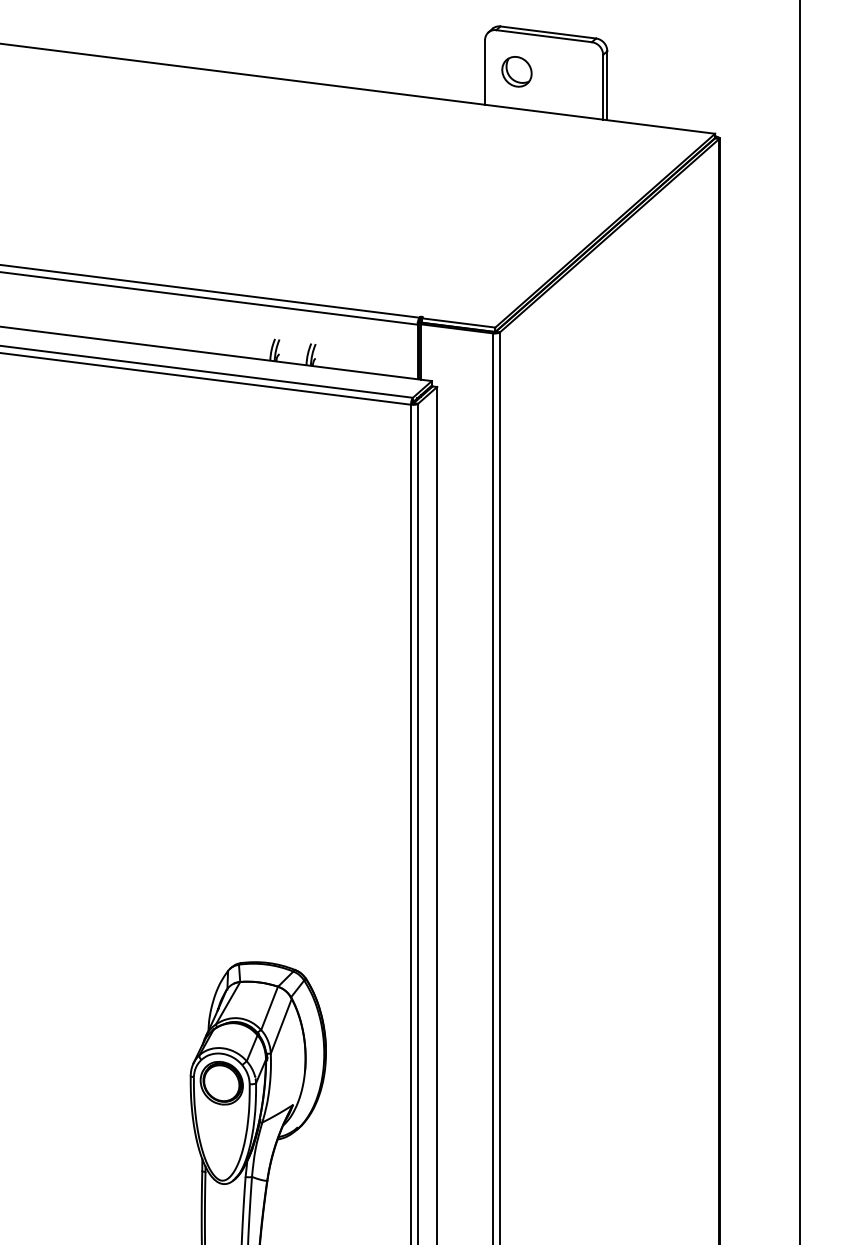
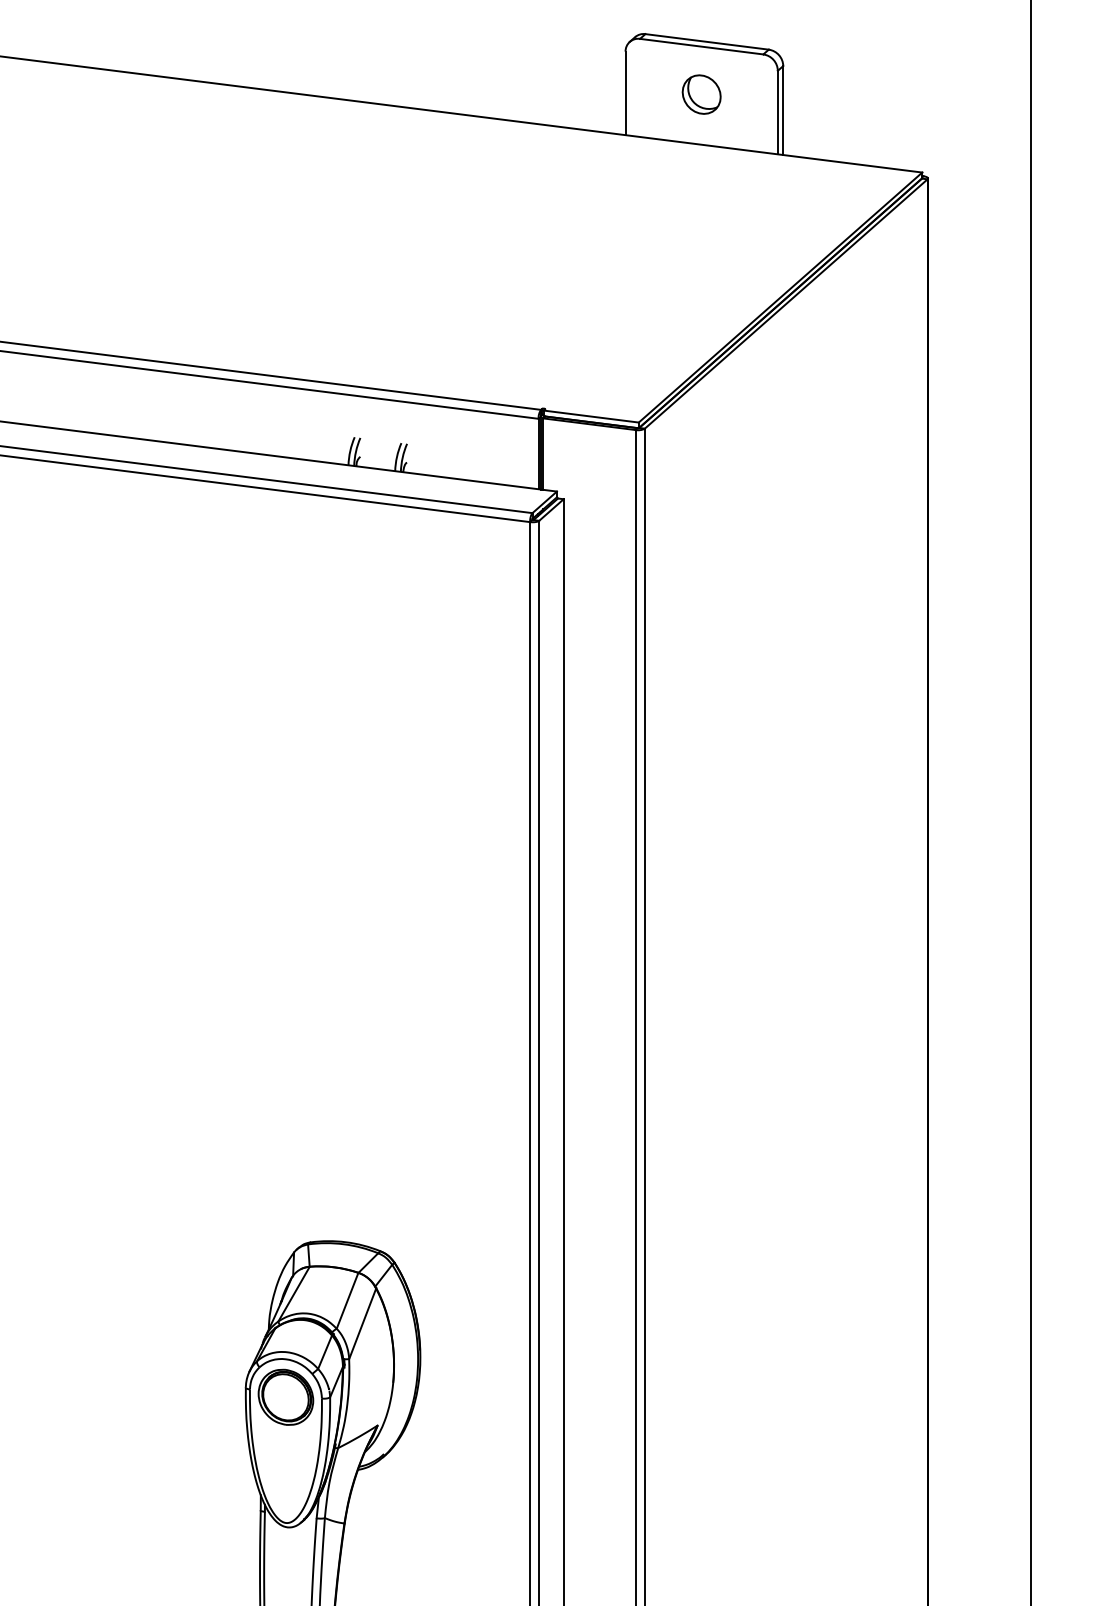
part: (516, 71) -> (701, 94), moved

